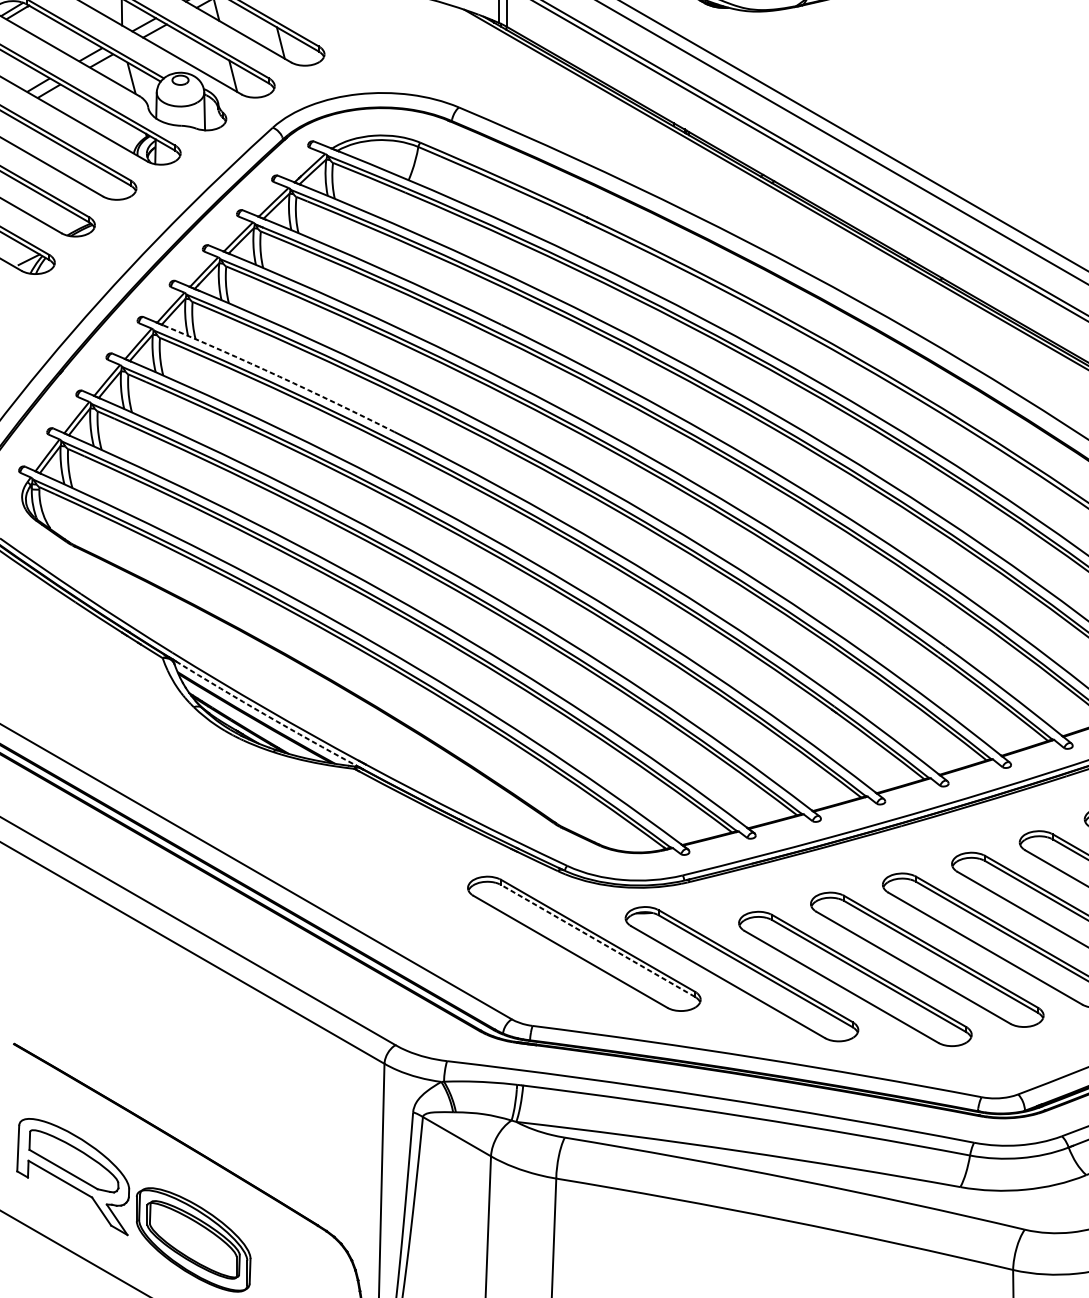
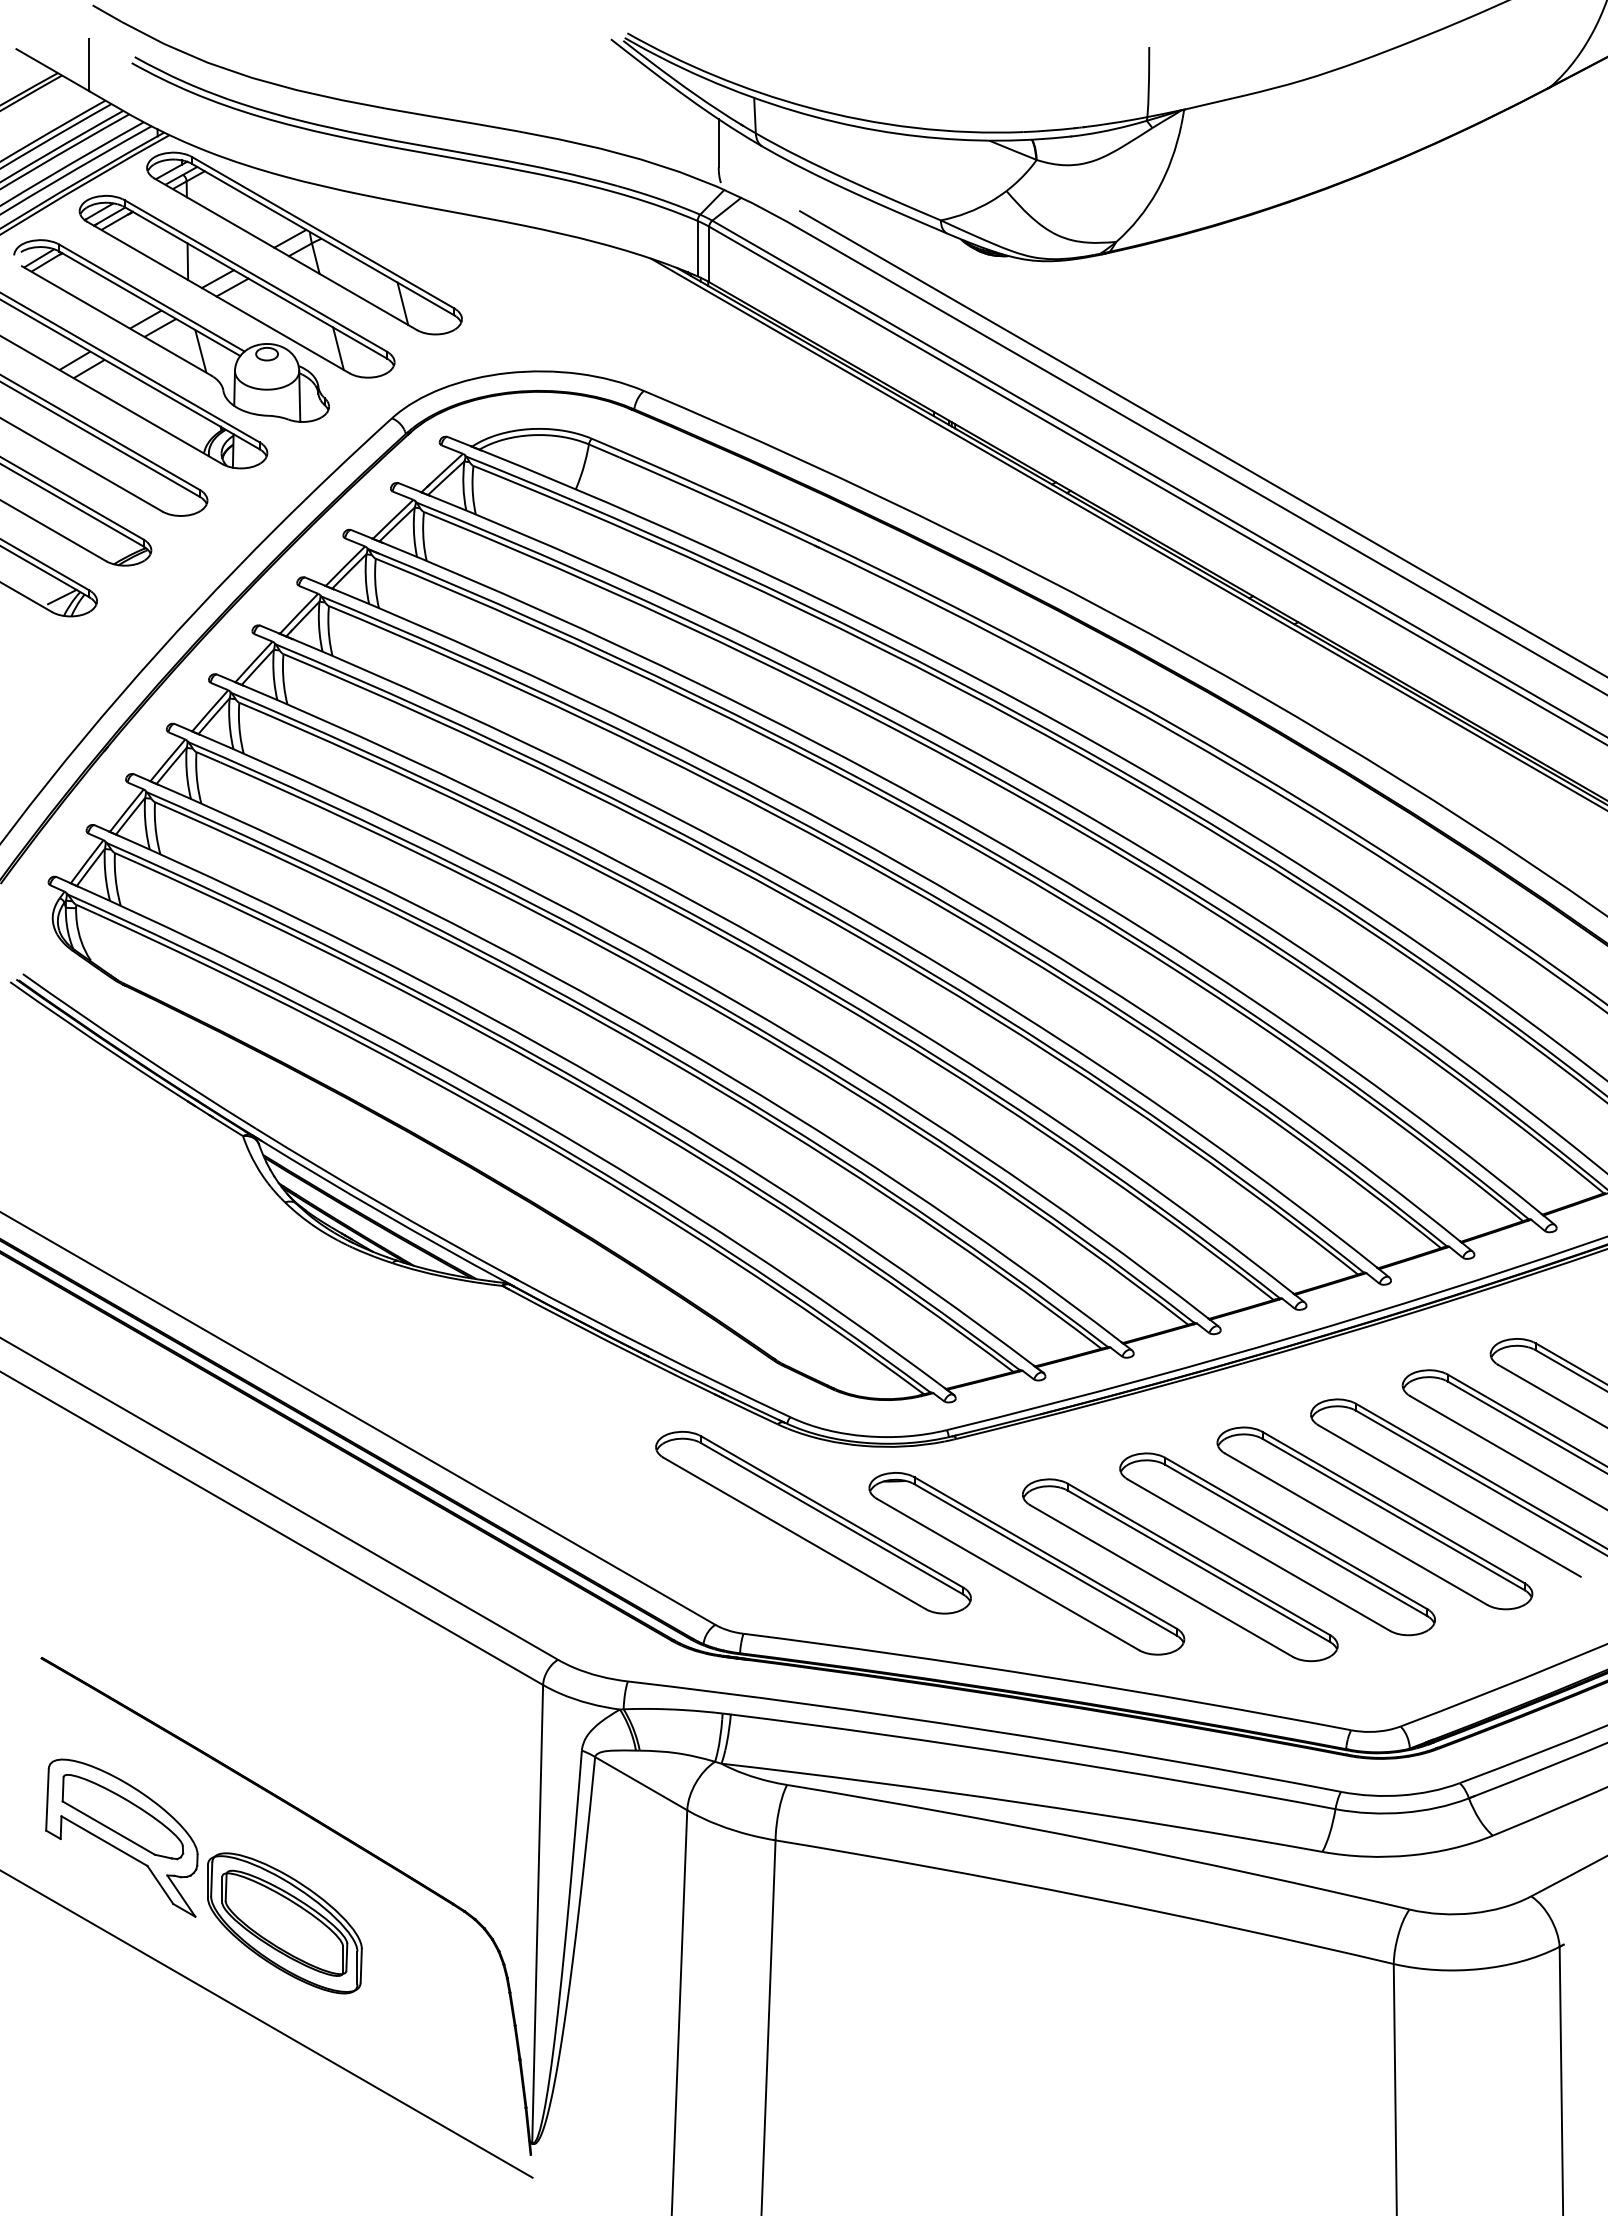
arc: (279, 376) -> (400, 755), dashed -> solid
arc: (265, 714) -> (382, 1212), dashed -> solid
line: (597, 940) -> (831, 1518), dashed -> solid

